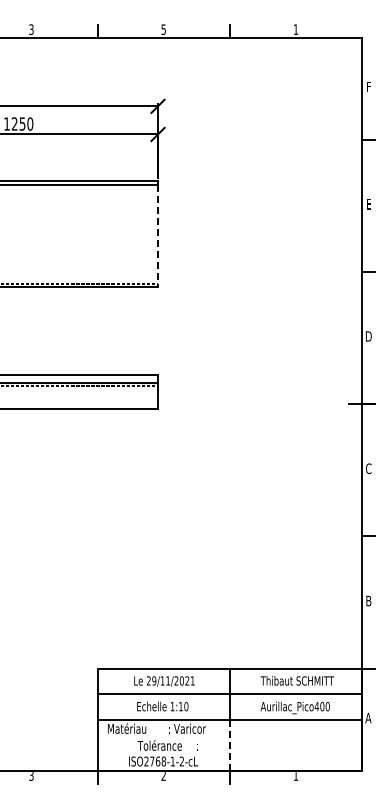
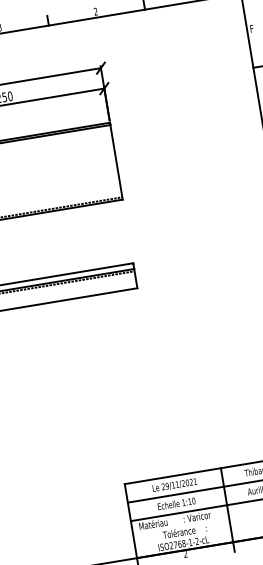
text: (163, 29) -> (95, 11), 5 -> 2
line: (158, 236) -> (116, 162), dashed -> solid
line: (229, 744) -> (229, 523), dashed -> solid

